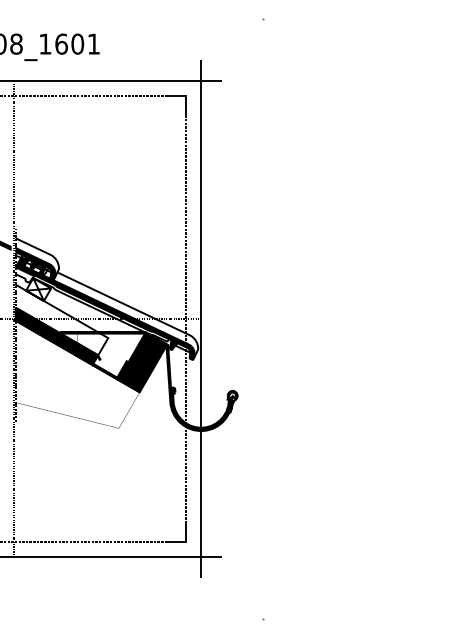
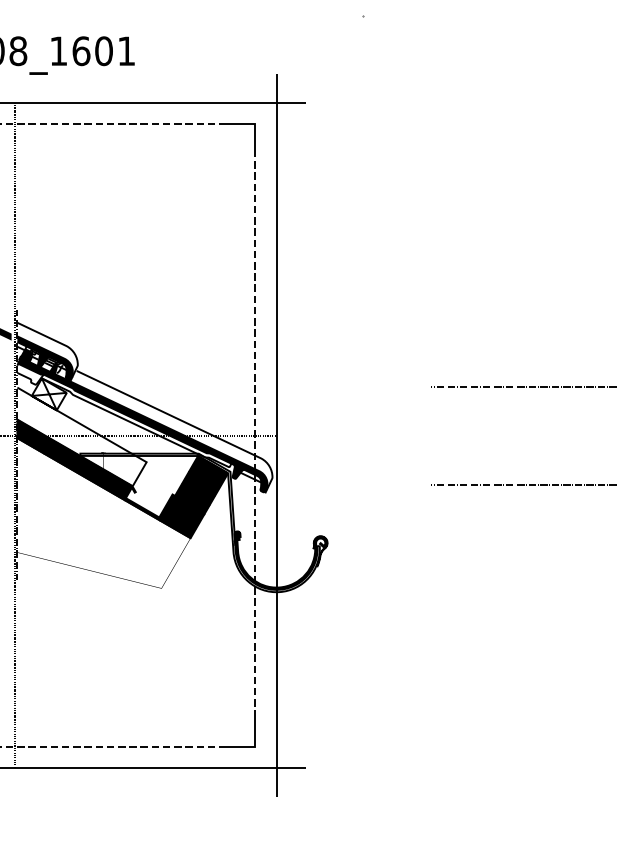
line: (378, 283) -> (524, 385), added
line: (378, 354) -> (524, 485), added

